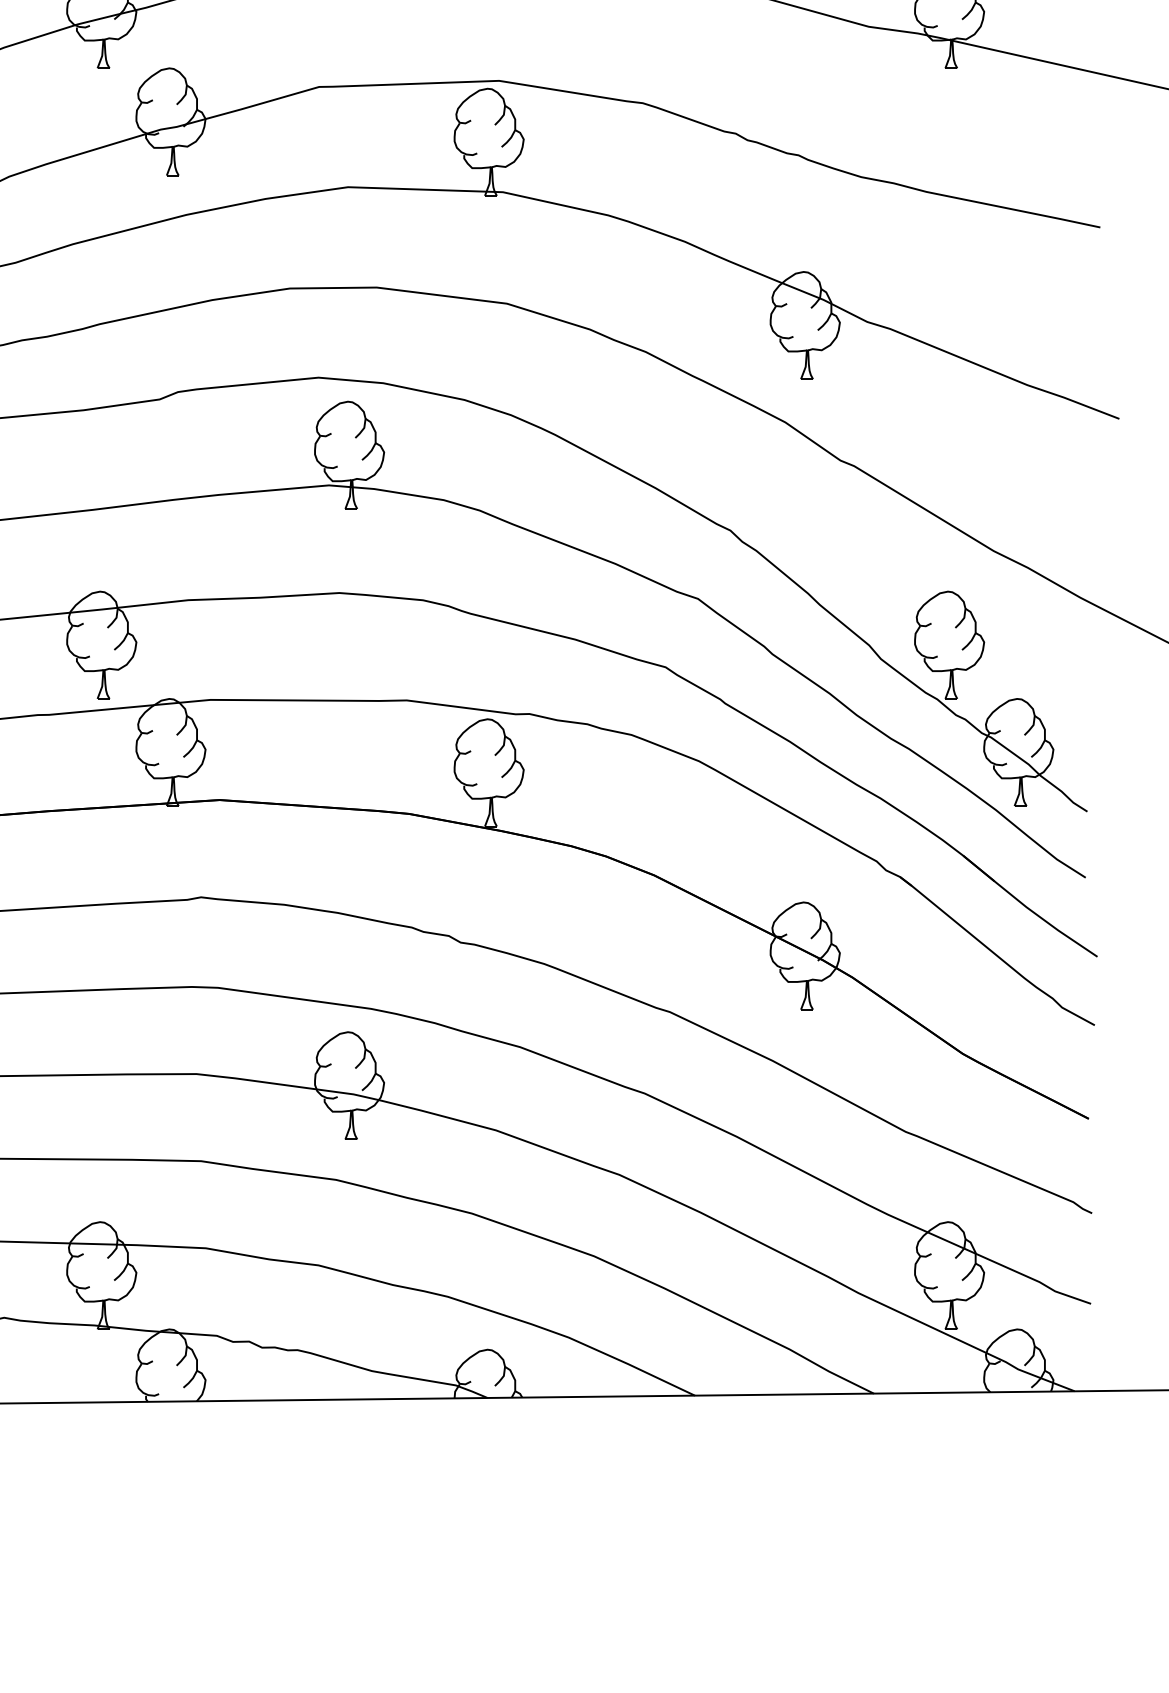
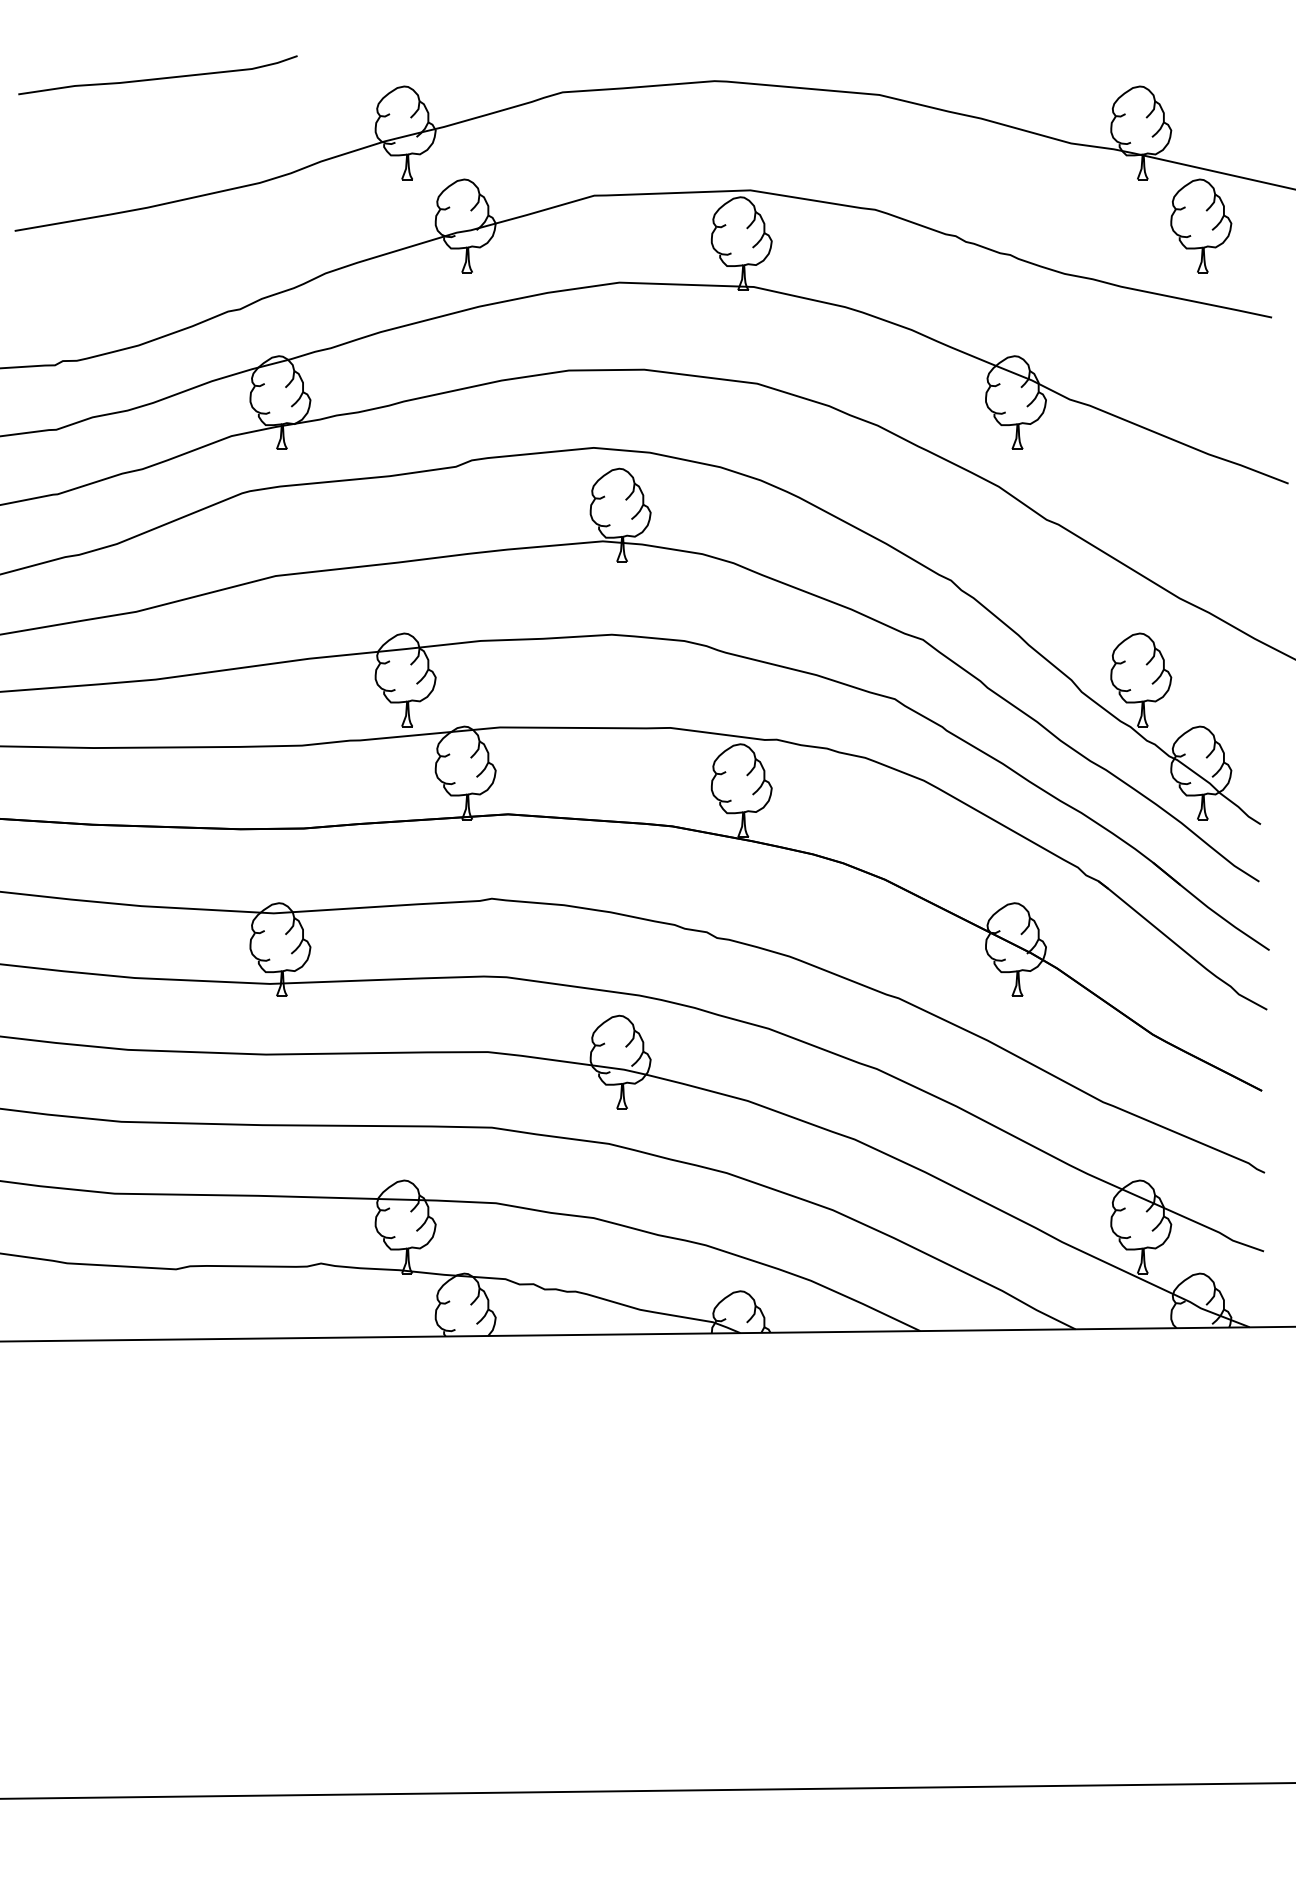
part: (1019, 121) -> (1201, 225), added

